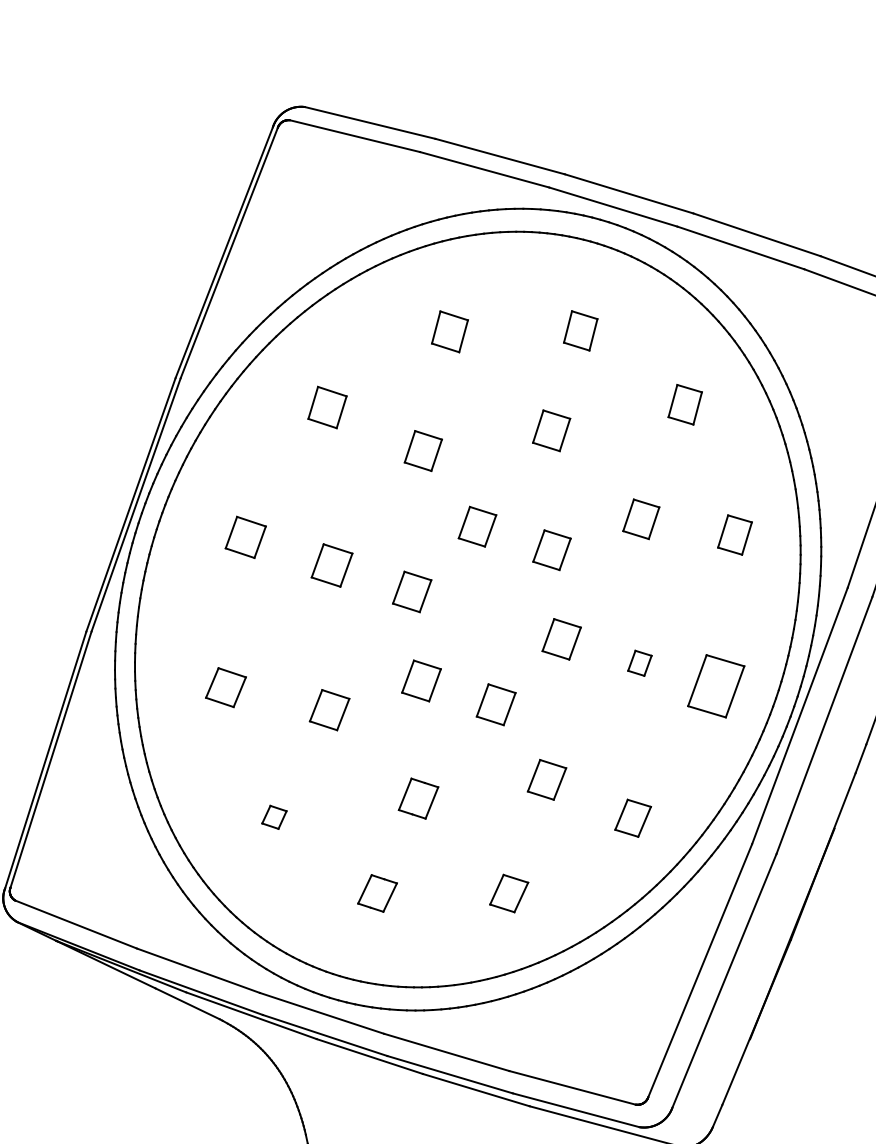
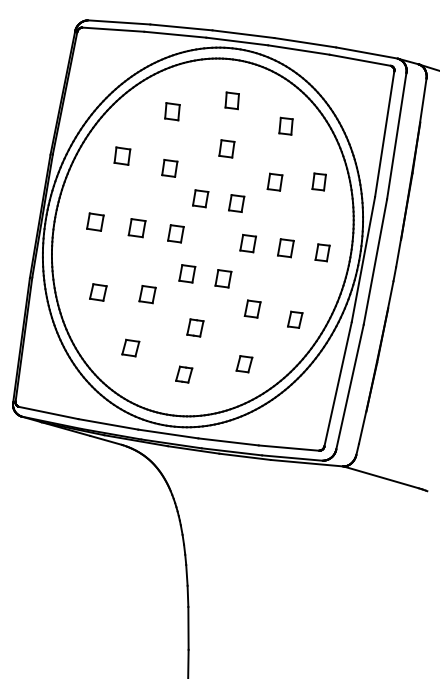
part: (638, 663) -> (285, 248), size x1.67
part: (715, 685) -> (322, 252), size x0.62
part: (273, 816) -> (130, 347), size x1.67

